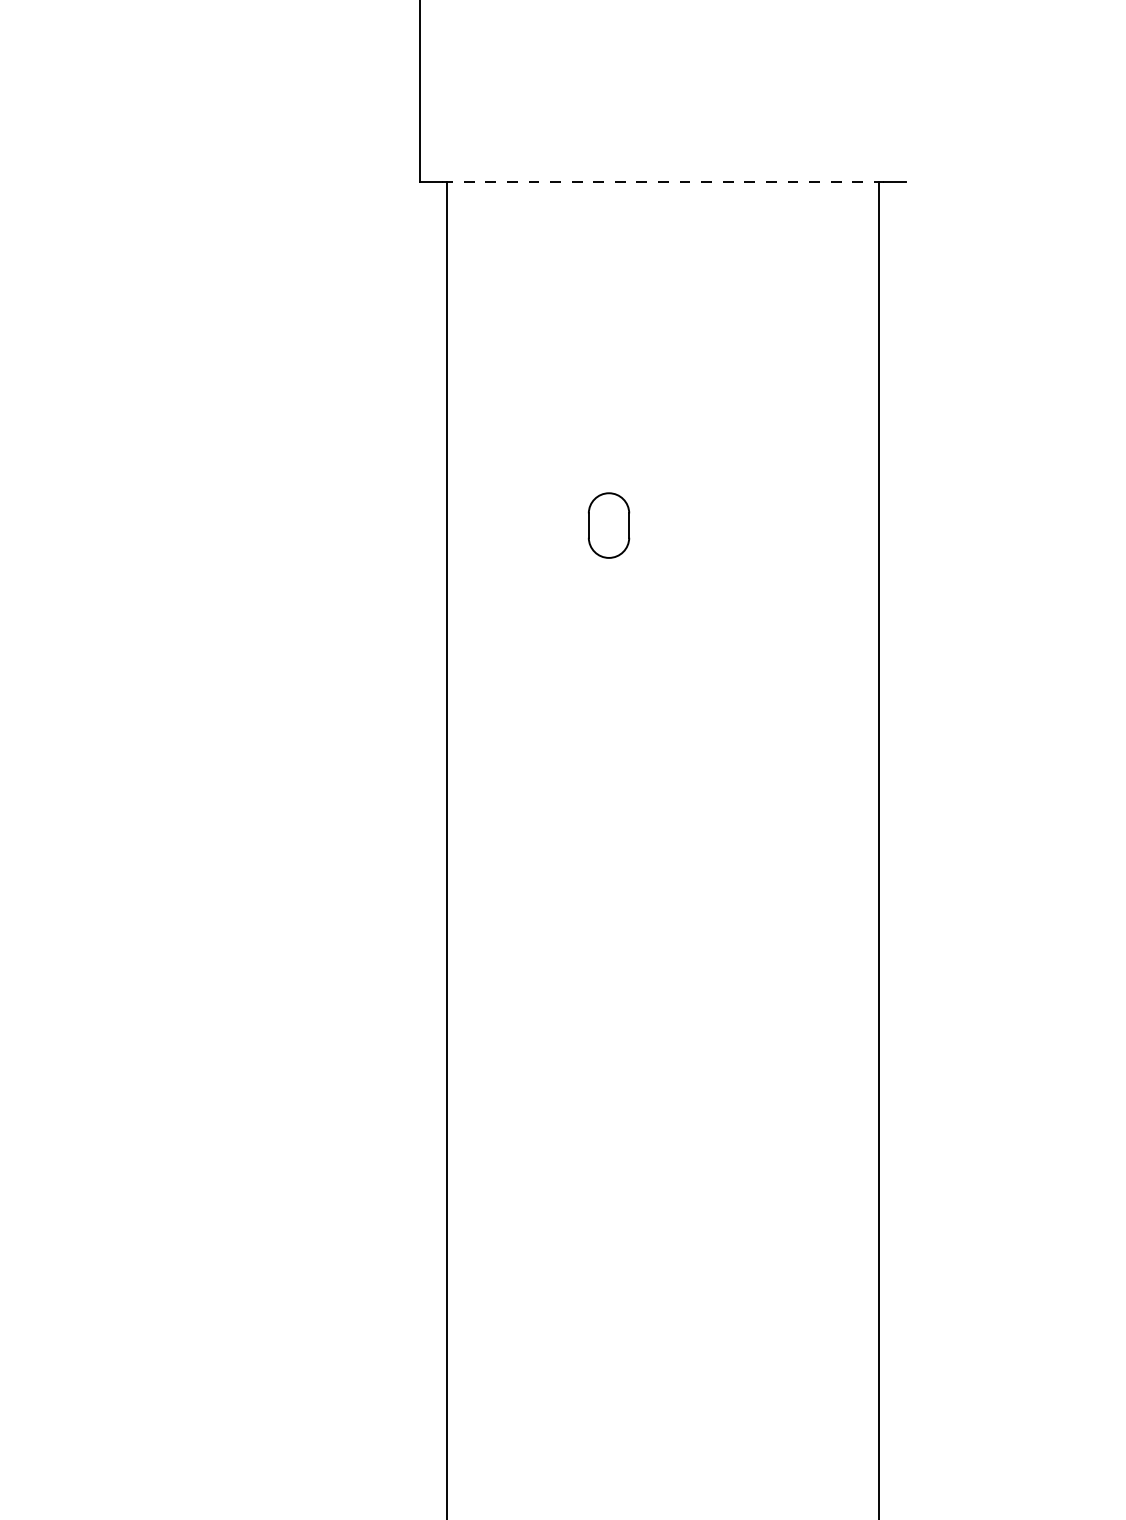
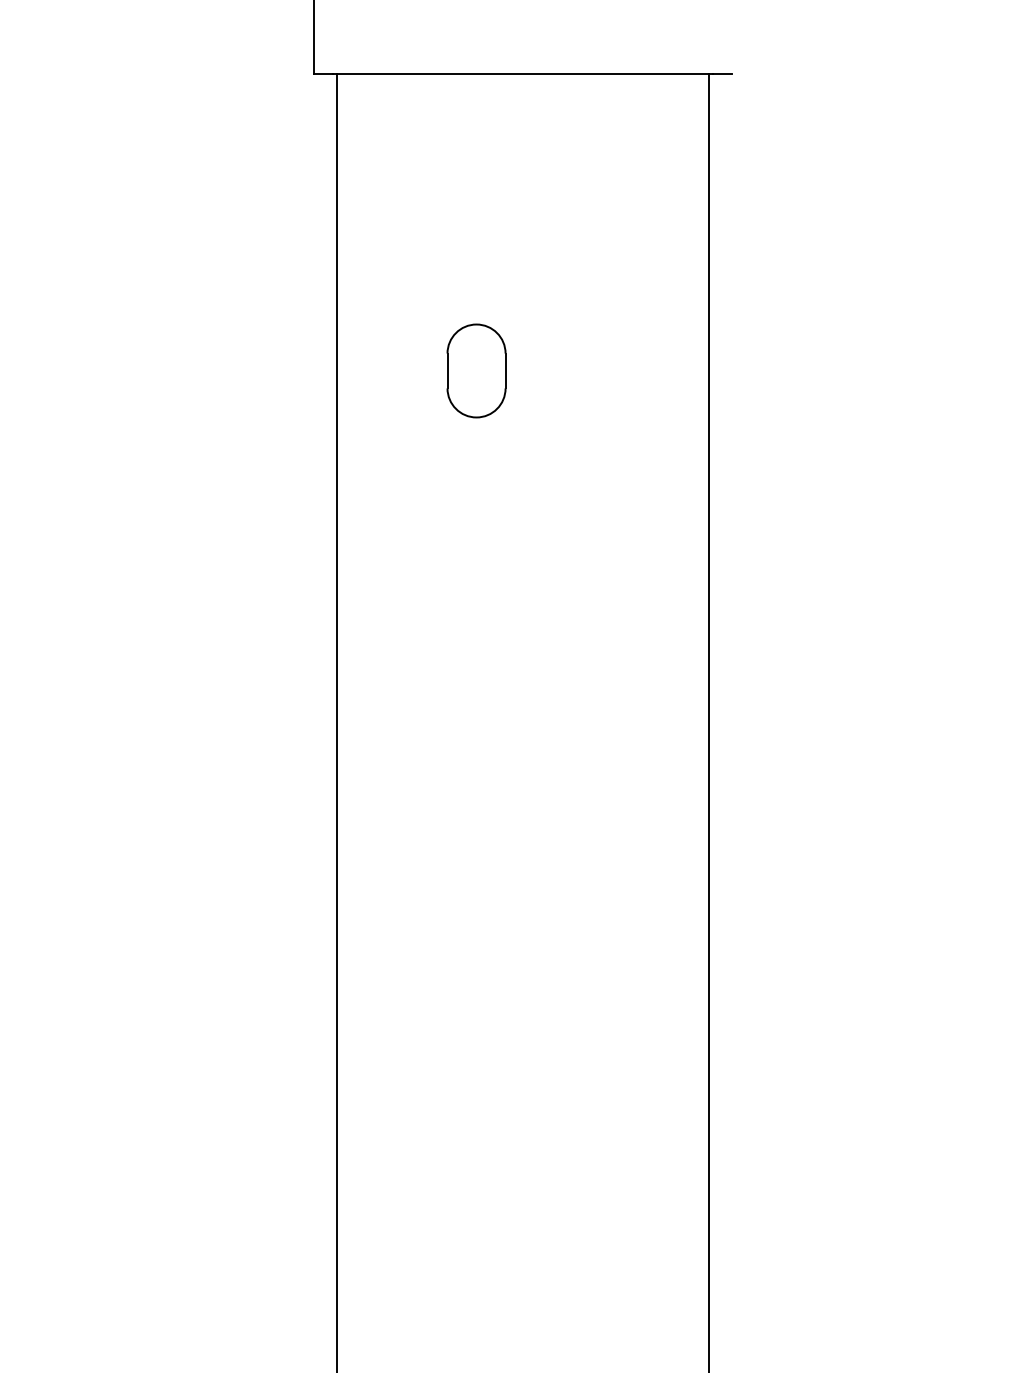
line: (663, 181) -> (523, 74), dashed -> solid
part: (608, 525) -> (476, 370), size x1.67

